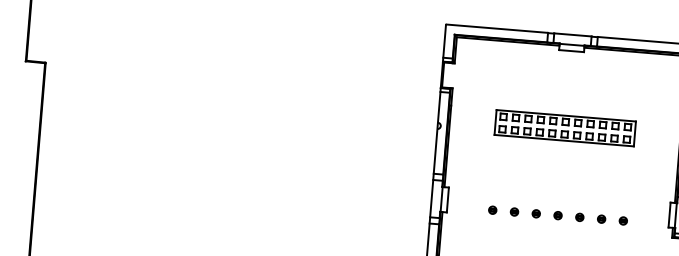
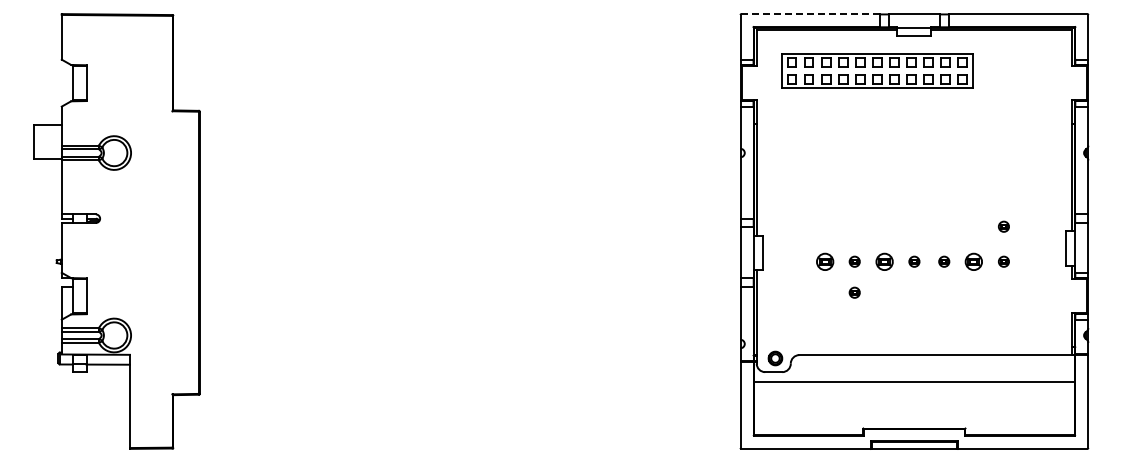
line: (497, 28) -> (810, 14), solid -> dashed
part: (565, 127) -> (877, 70), moved
part: (625, 195) -> (1003, 226), added
part: (492, 210) -> (824, 261), size x1.6
part: (536, 213) -> (884, 261), size x1.6
part: (601, 219) -> (974, 261), size x1.6
part: (512, 234) -> (854, 292), added

